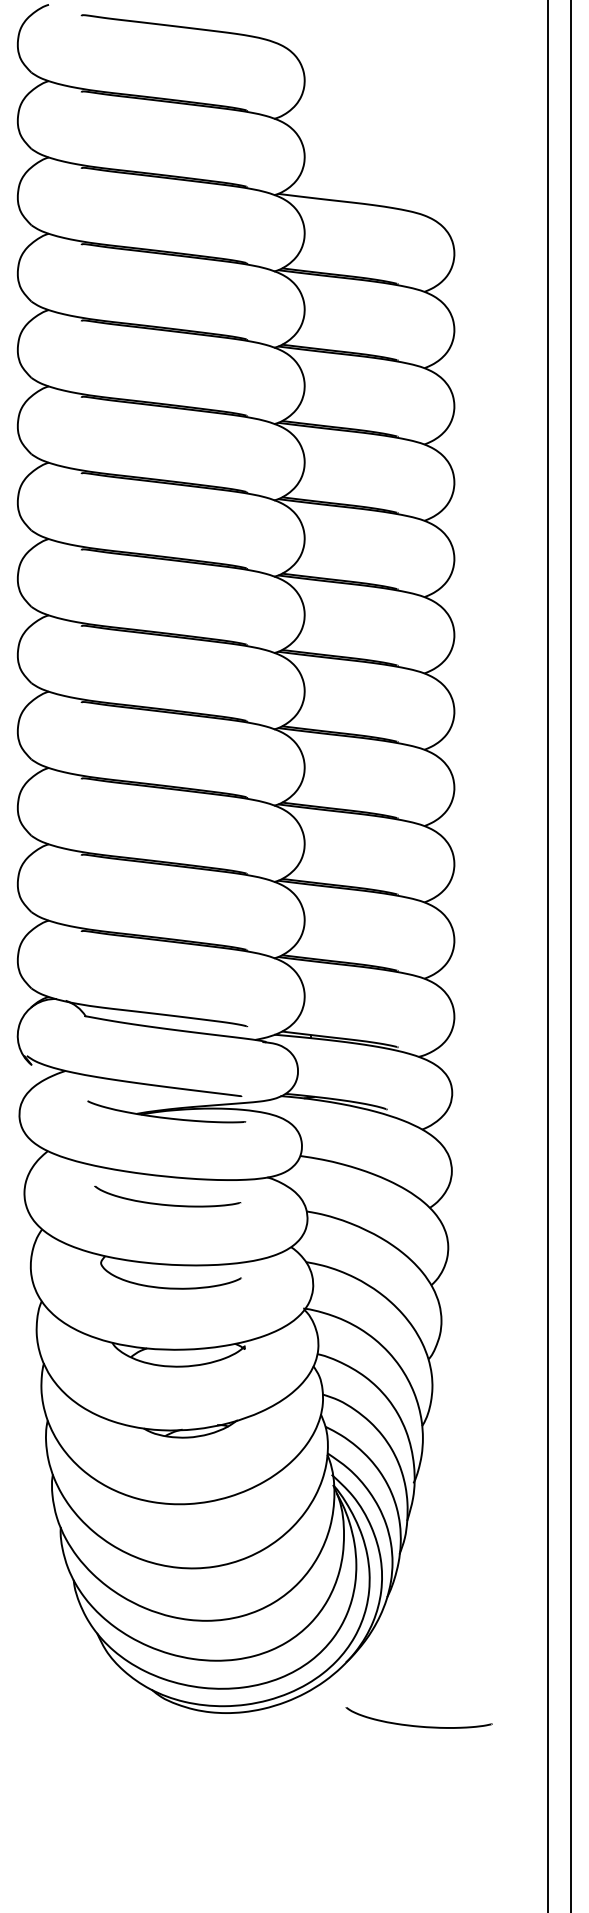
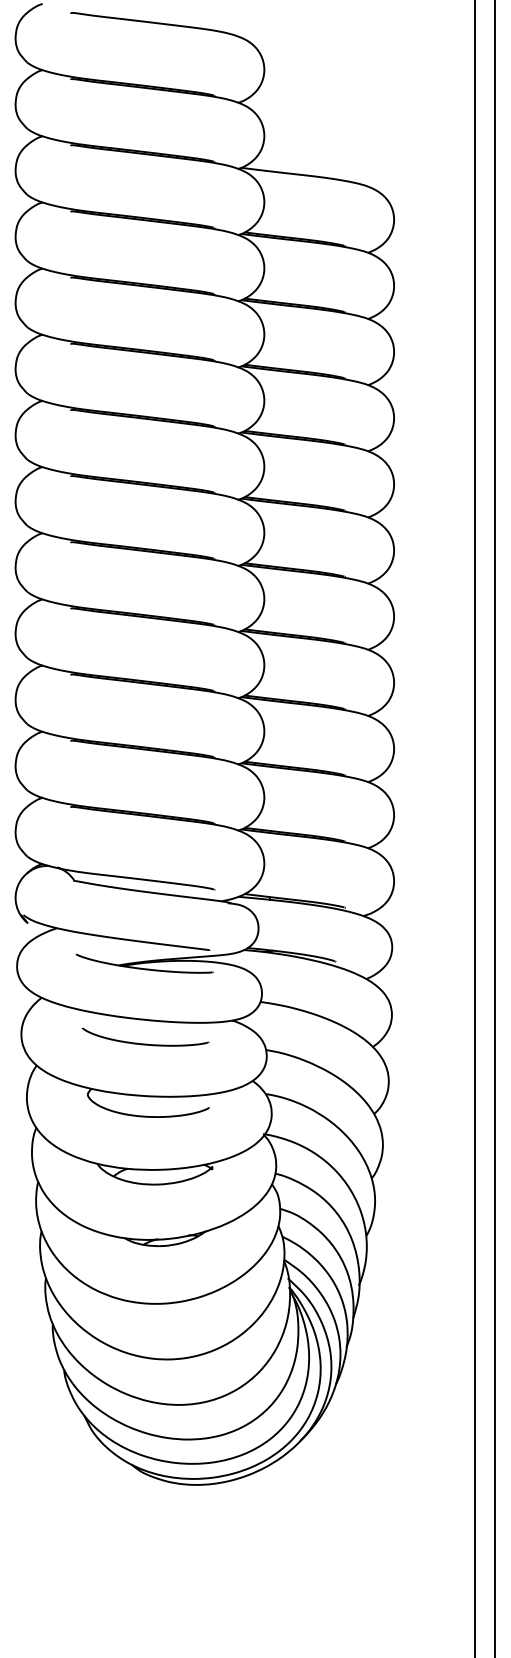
curve: (419, 1725) -> (363, 1495), removed

